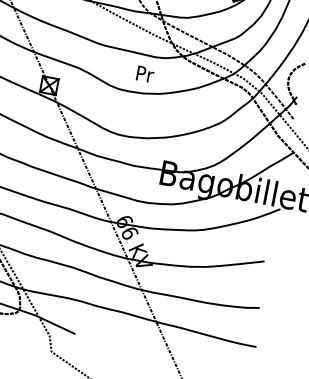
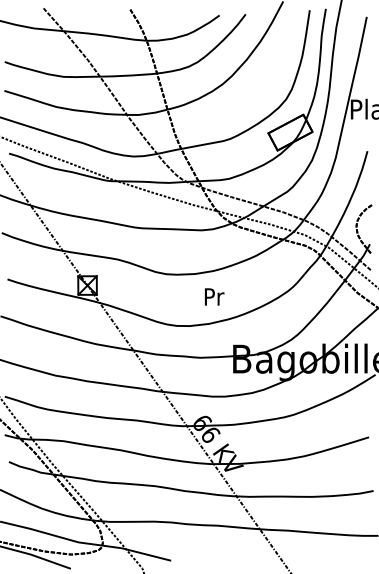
text: (145, 74) -> (214, 296), moved

